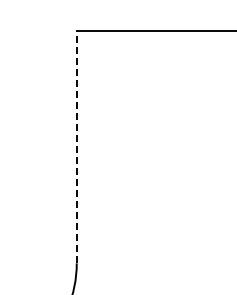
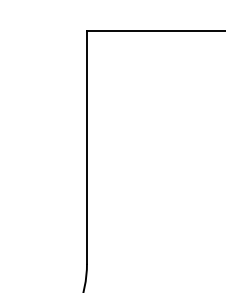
line: (76, 146) -> (86, 146), dashed -> solid

